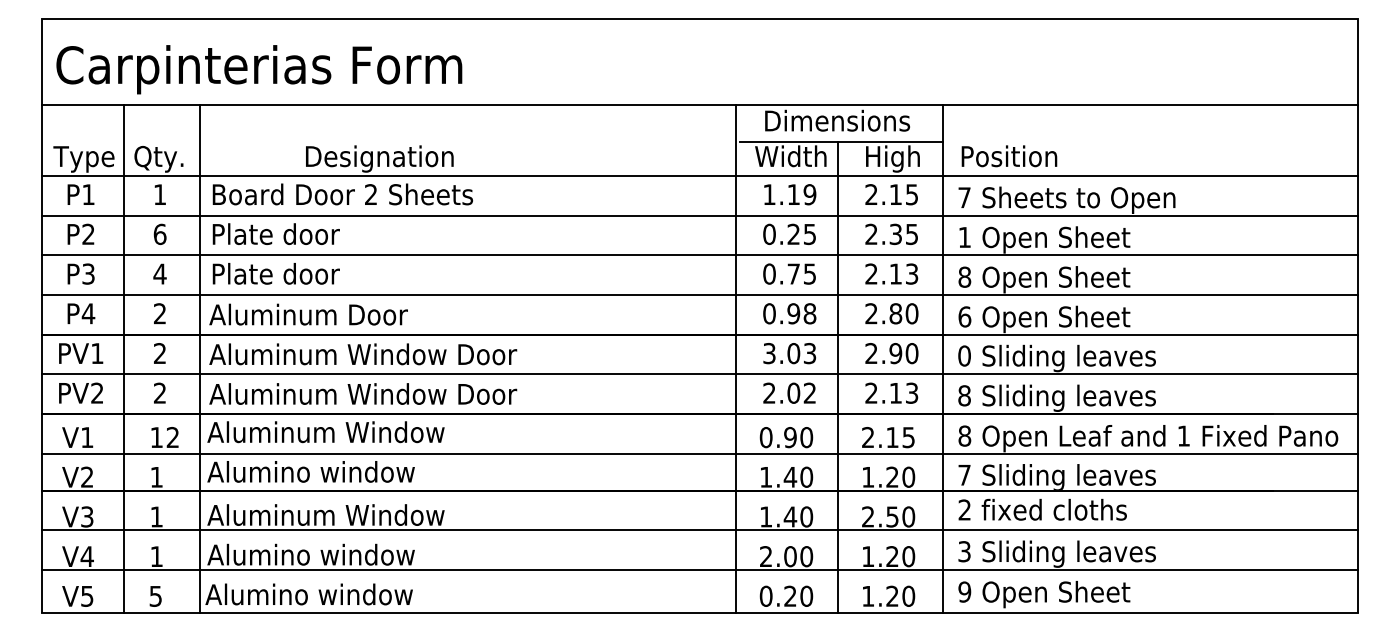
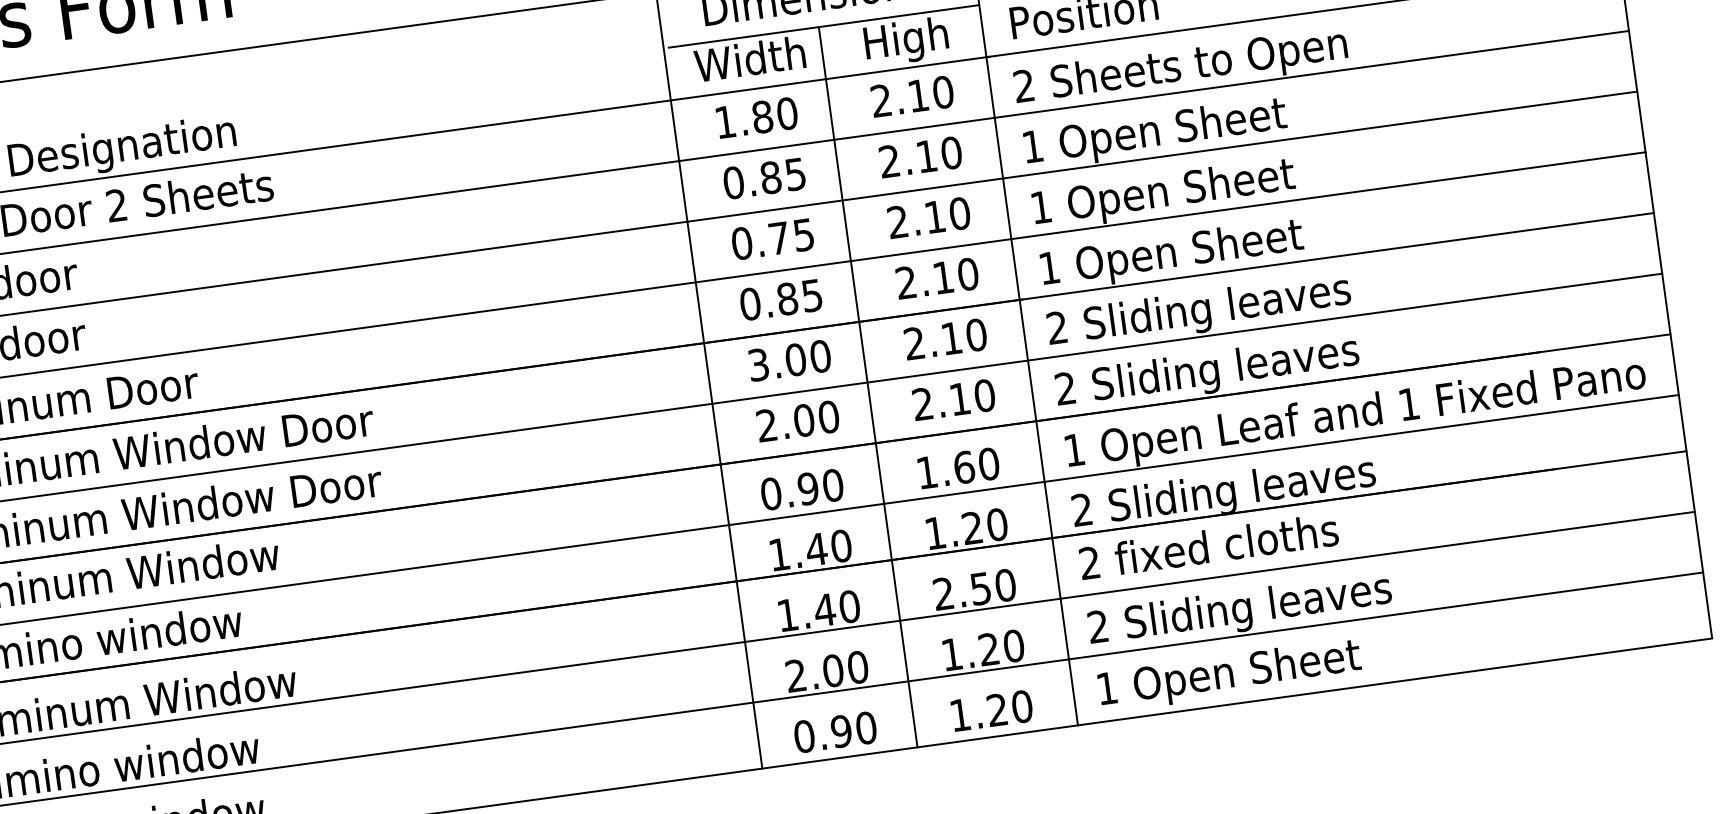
text: (801, 194) -> (774, 115), 1.19 -> 1.80
text: (911, 194) -> (942, 92), 2.15 -> 2.10
text: (964, 197) -> (1023, 85), 7 -> 2
text: (793, 234) -> (770, 177), 0.25 -> 0.85
text: (903, 234) -> (938, 154), 2.35 -> 2.10
text: (911, 273) -> (958, 212), 2.13 -> 2.10
text: (964, 276) -> (1040, 206), 8 -> 1
text: (801, 313) -> (799, 297), 0.98 -> 0.85
text: (895, 313) -> (942, 277), 2.80 -> 2.10
text: (964, 316) -> (1048, 267), 6 -> 1
text: (809, 353) -> (819, 356), 3.03 -> 3.00
text: (895, 353) -> (951, 338), 2.90 -> 2.10
text: (964, 355) -> (1057, 327), 0 -> 2
text: (809, 392) -> (827, 416), 2.02 -> 2.00
text: (911, 392) -> (983, 394), 2.13 -> 2.10
text: (964, 395) -> (1065, 388), 8 -> 2
text: (964, 435) -> (1073, 449), 8 -> 1
text: (888, 437) -> (958, 468), 2.15 -> 1.60
text: (964, 474) -> (1081, 508), 7 -> 2
text: (964, 551) -> (1098, 626), 3 -> 2
text: (964, 591) -> (1106, 687), 9 -> 1
text: (790, 595) -> (841, 730), 0.20 -> 0.90

